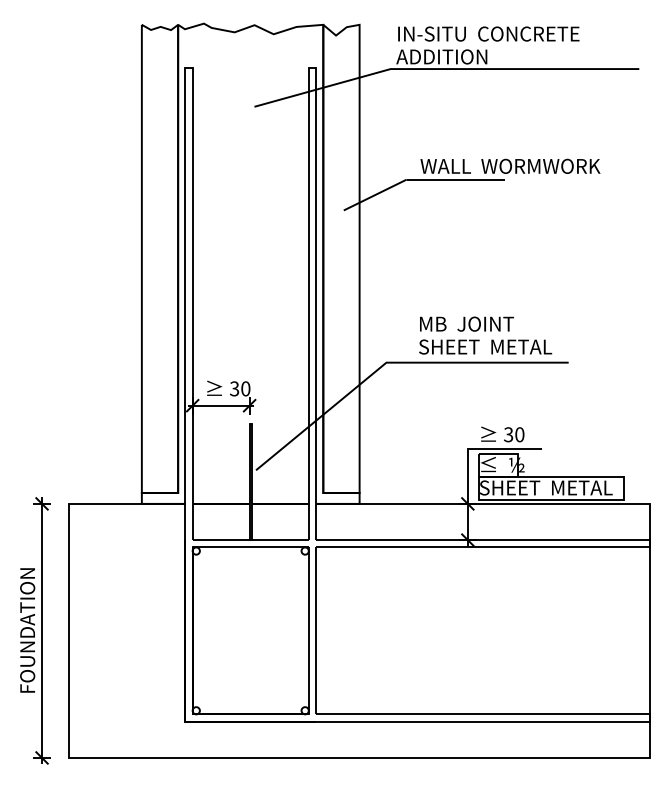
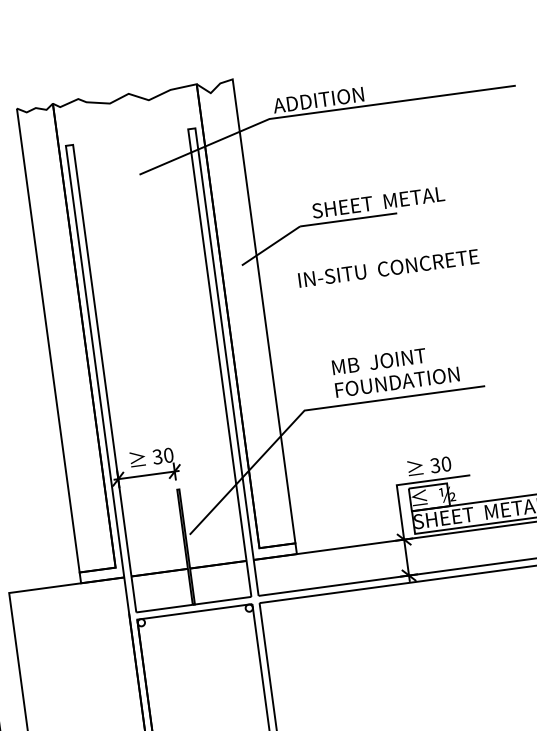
text: (488, 33) -> (388, 267), moved
text: (510, 165) -> (401, 198), WALL  WORMWORK -> SHEET  METAL
text: (485, 346) -> (400, 381), SHEET  METAL -> FOUNDATION

